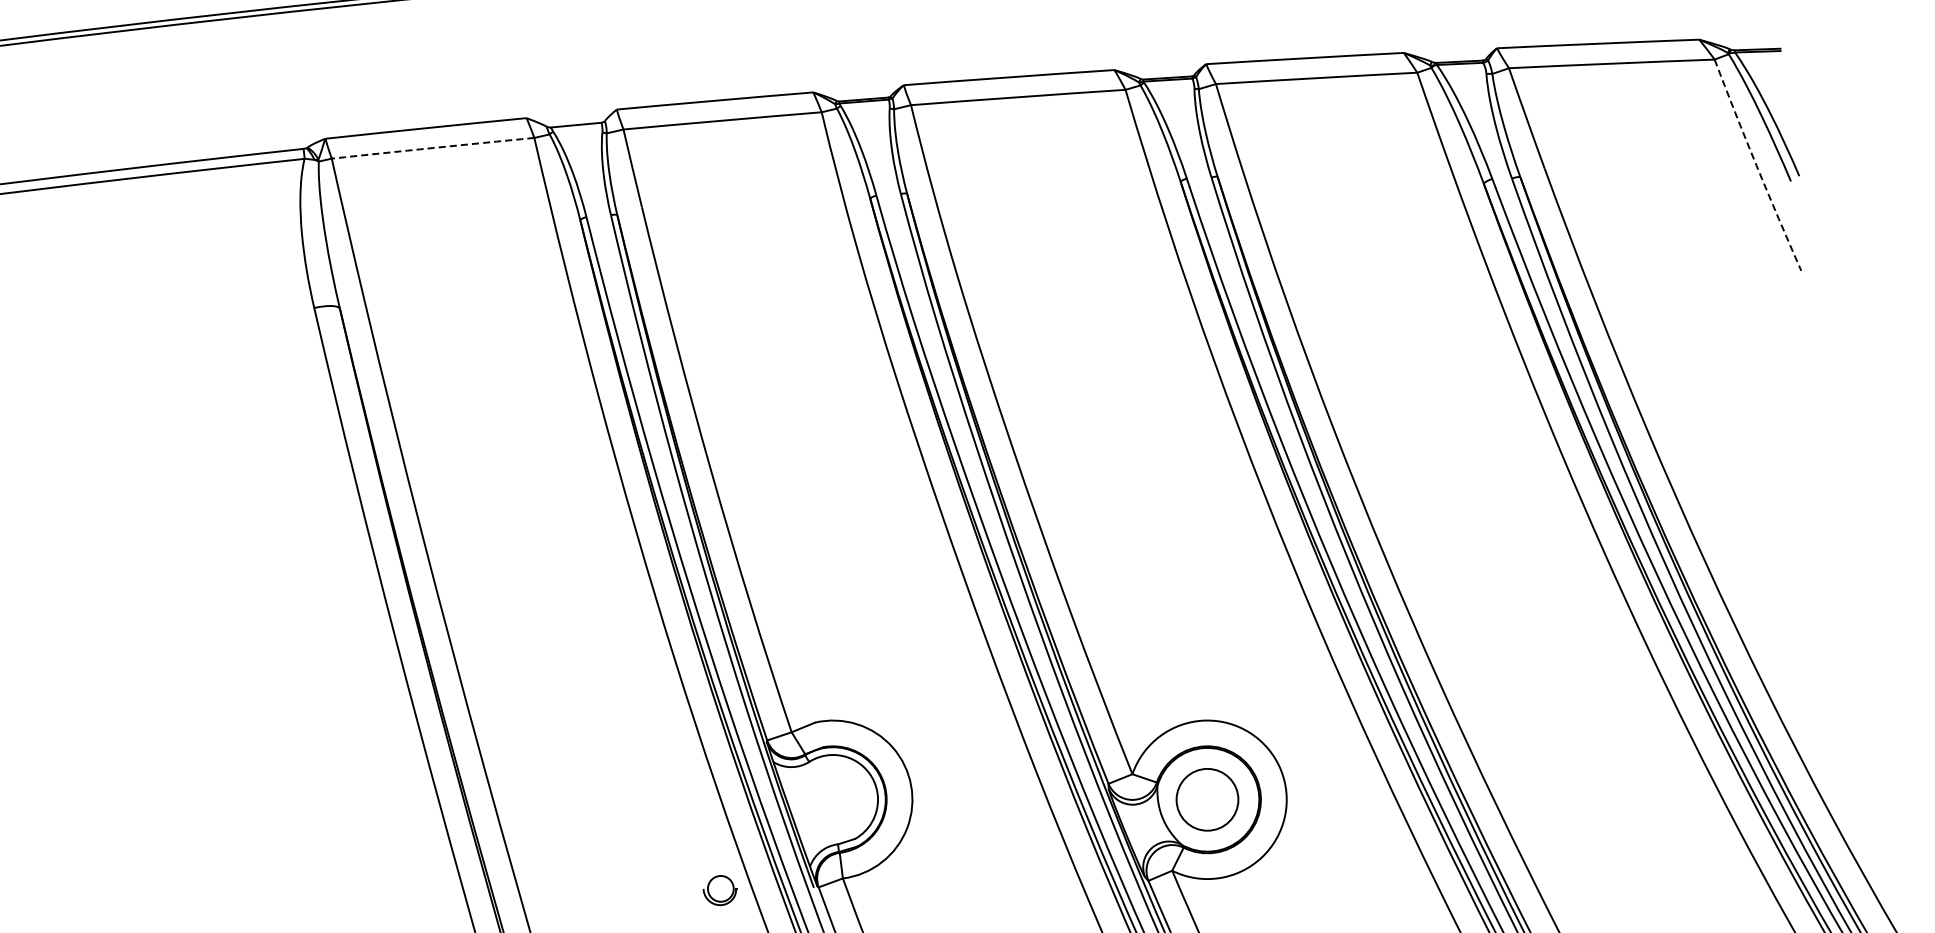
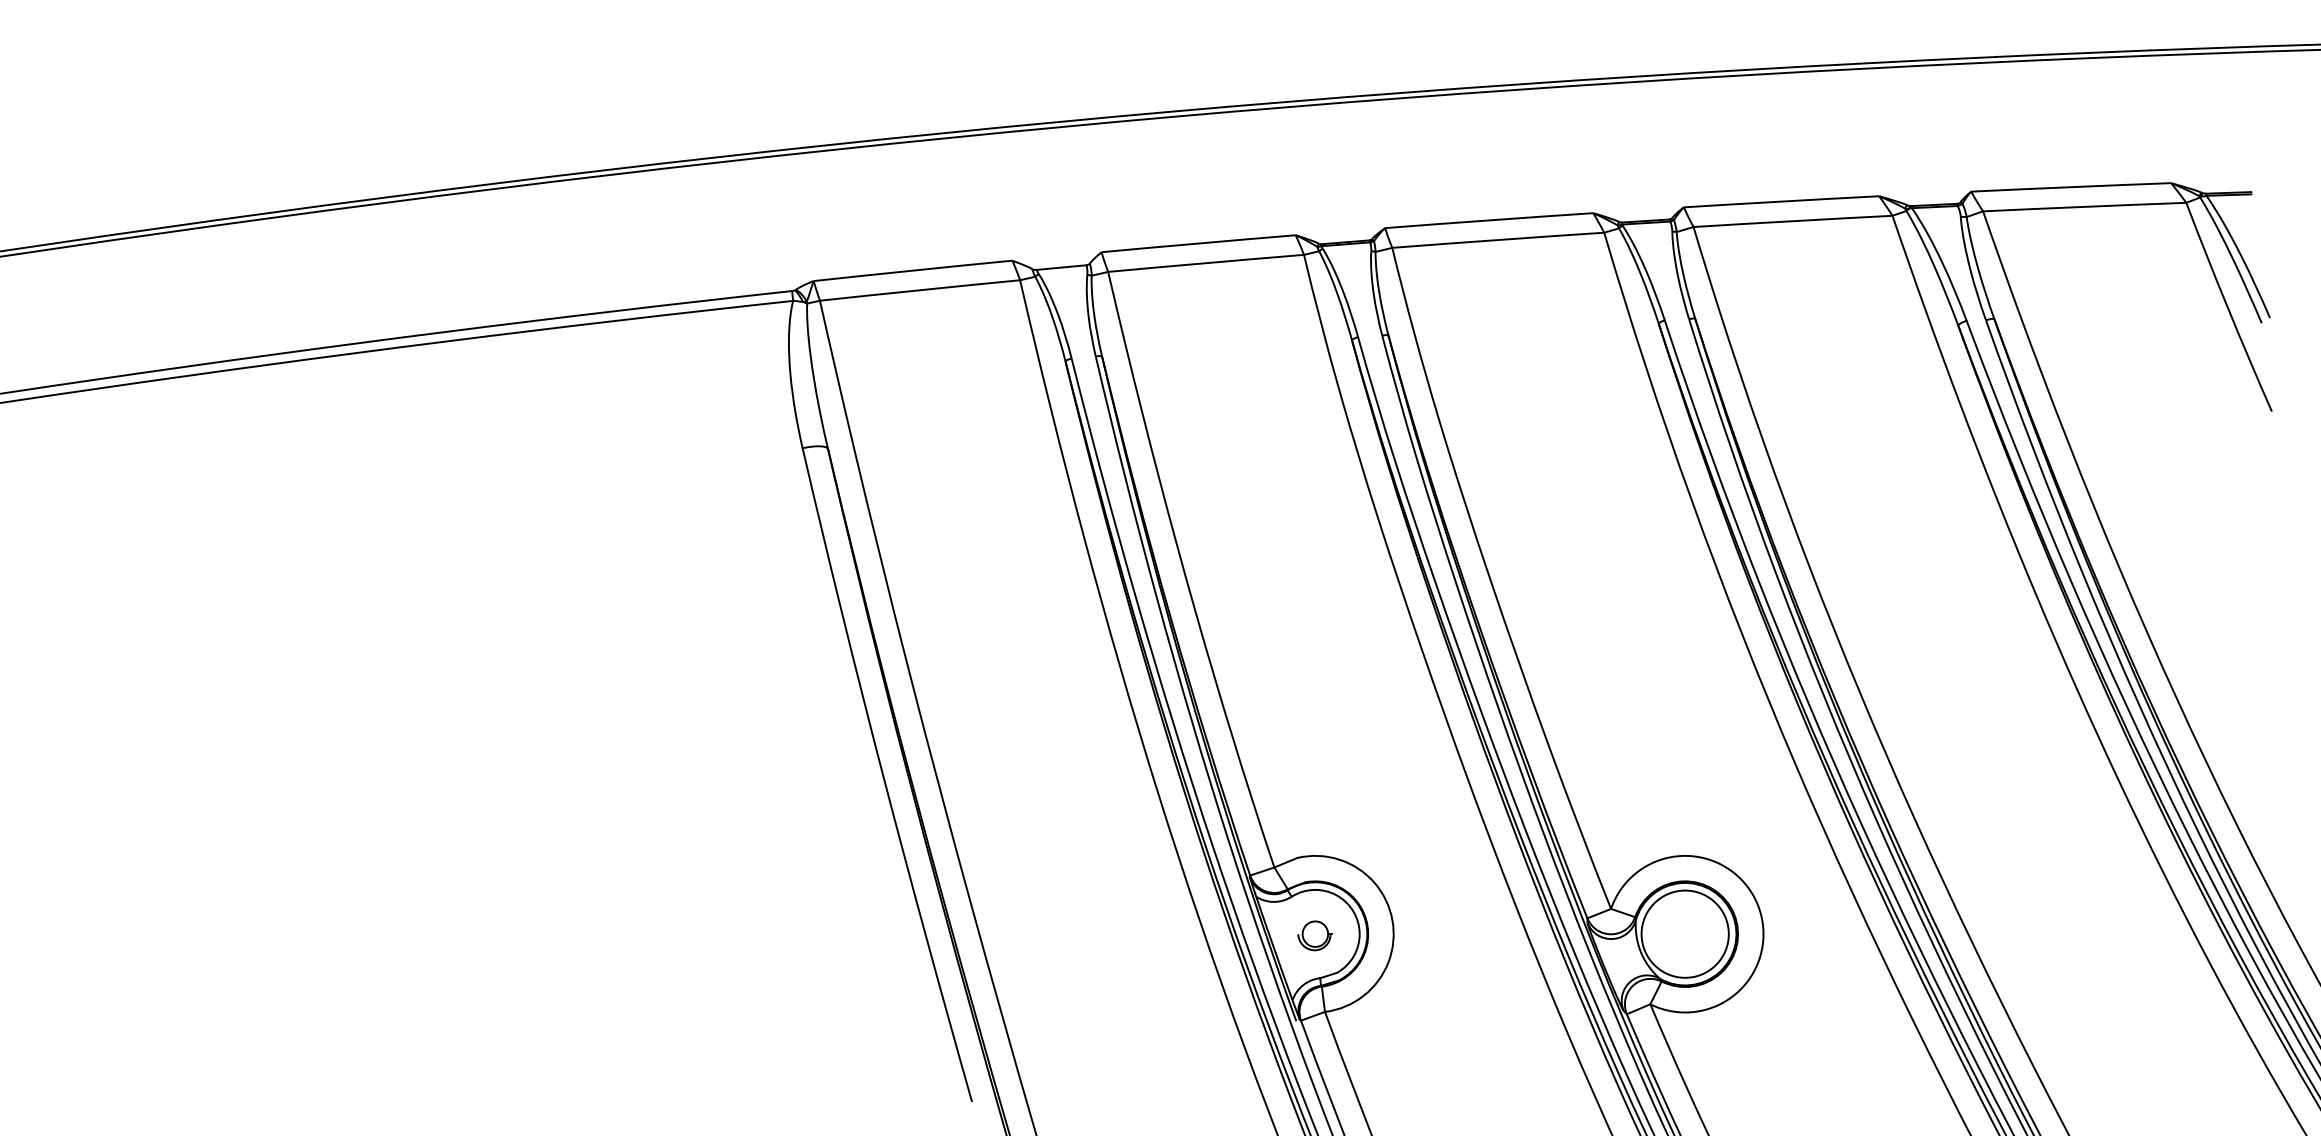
arc: (433, 148) -> (920, 290), dashed -> solid
arc: (1756, 165) -> (2227, 307), dashed -> solid
circle: (1206, 799) -> (1684, 933), size x1.43
part: (719, 890) -> (1314, 935), moved

